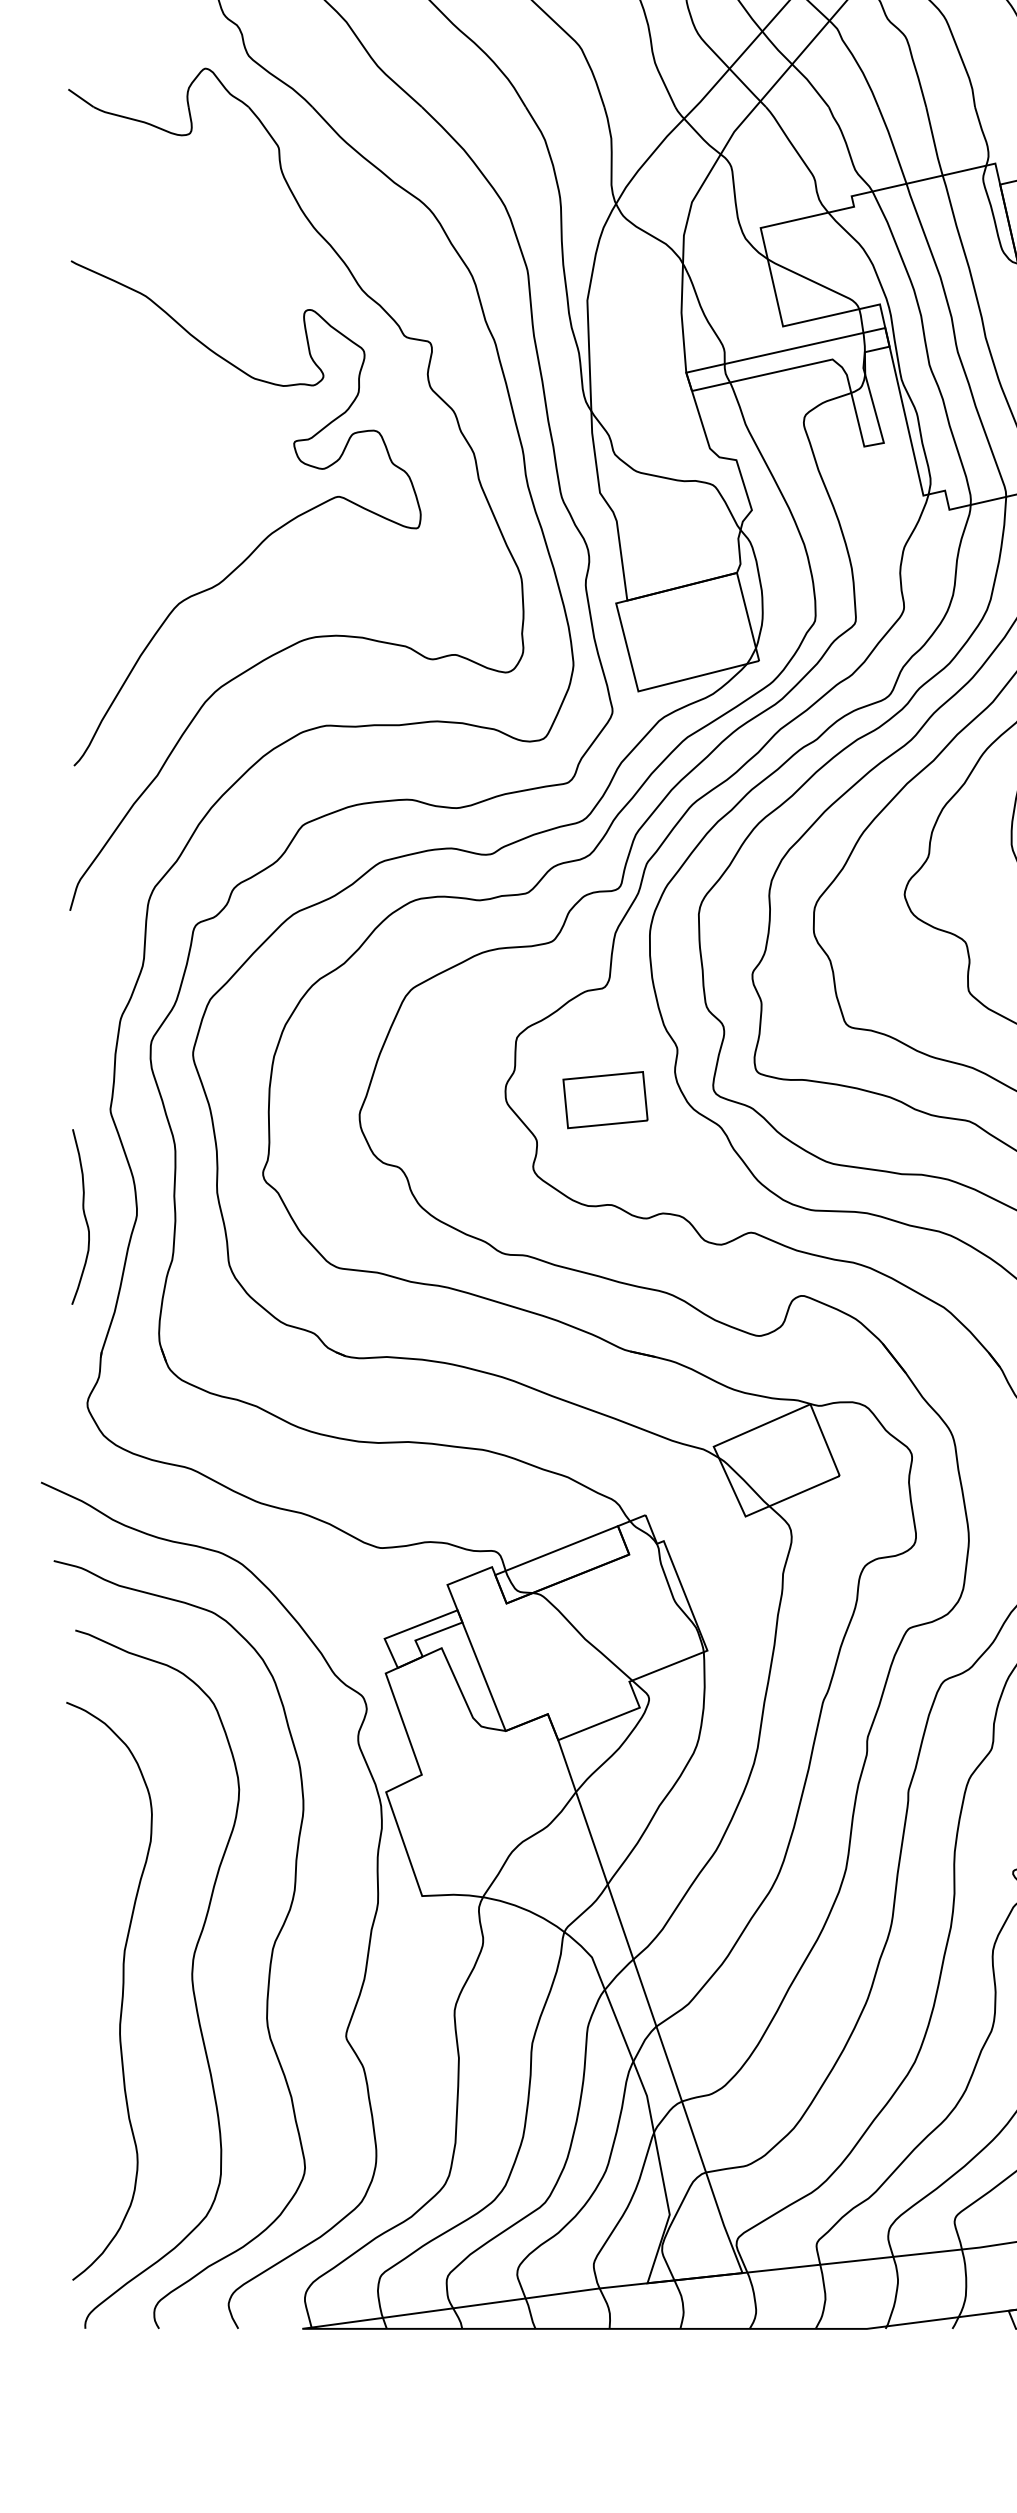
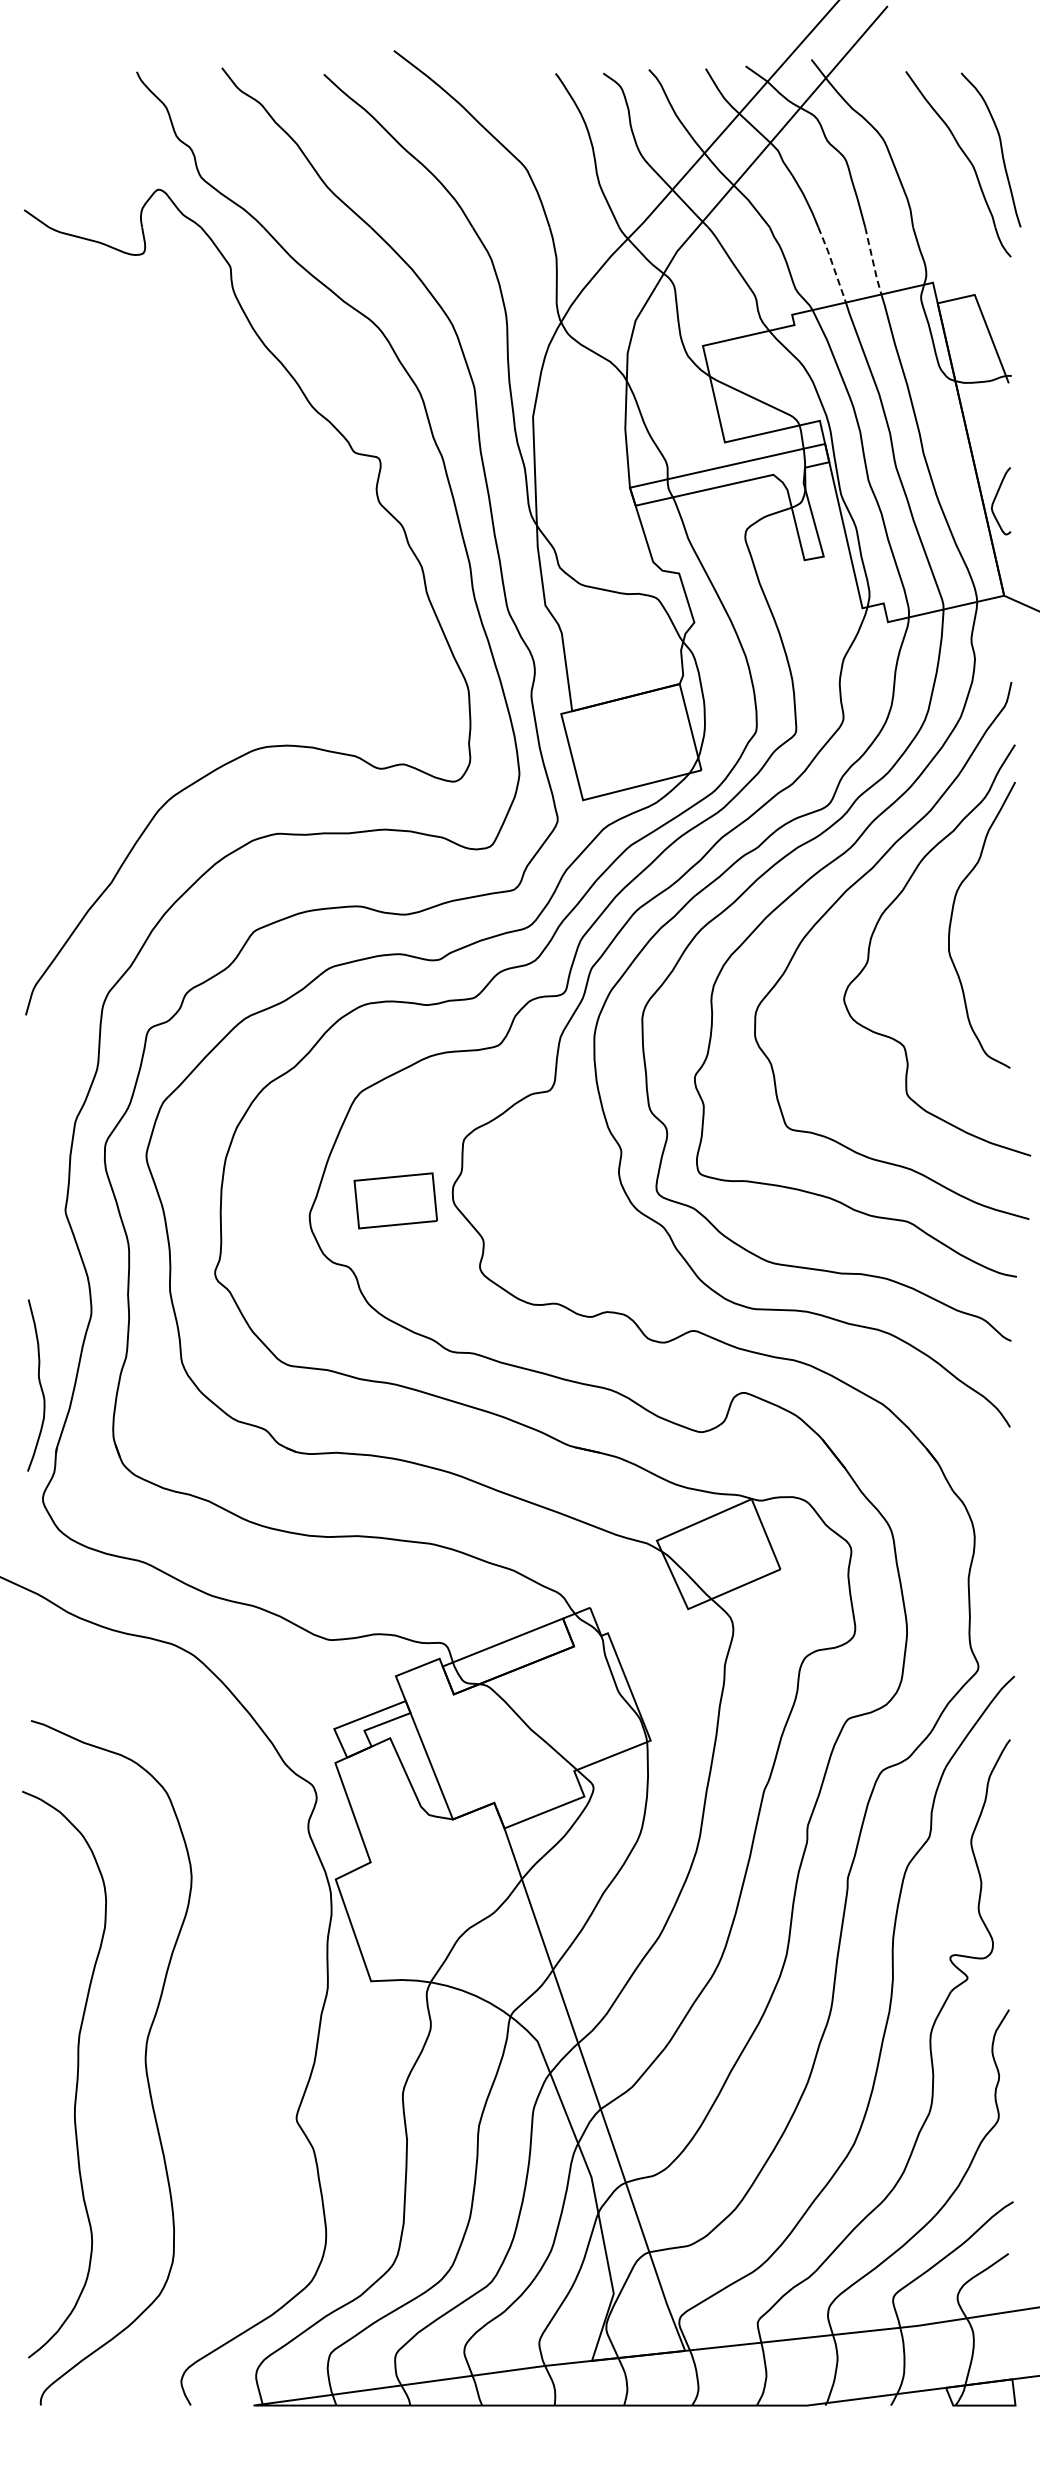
line: (934, 141) -> (873, 261), solid -> dashed
line: (892, 144) -> (832, 264), solid -> dashed
curve: (268, 534) -> (220, 646), removed
part: (605, 1099) -> (395, 1200), moved
curve: (83, 1216) -> (39, 1385), moved
curve: (270, 1955) -> (222, 2039), removed

